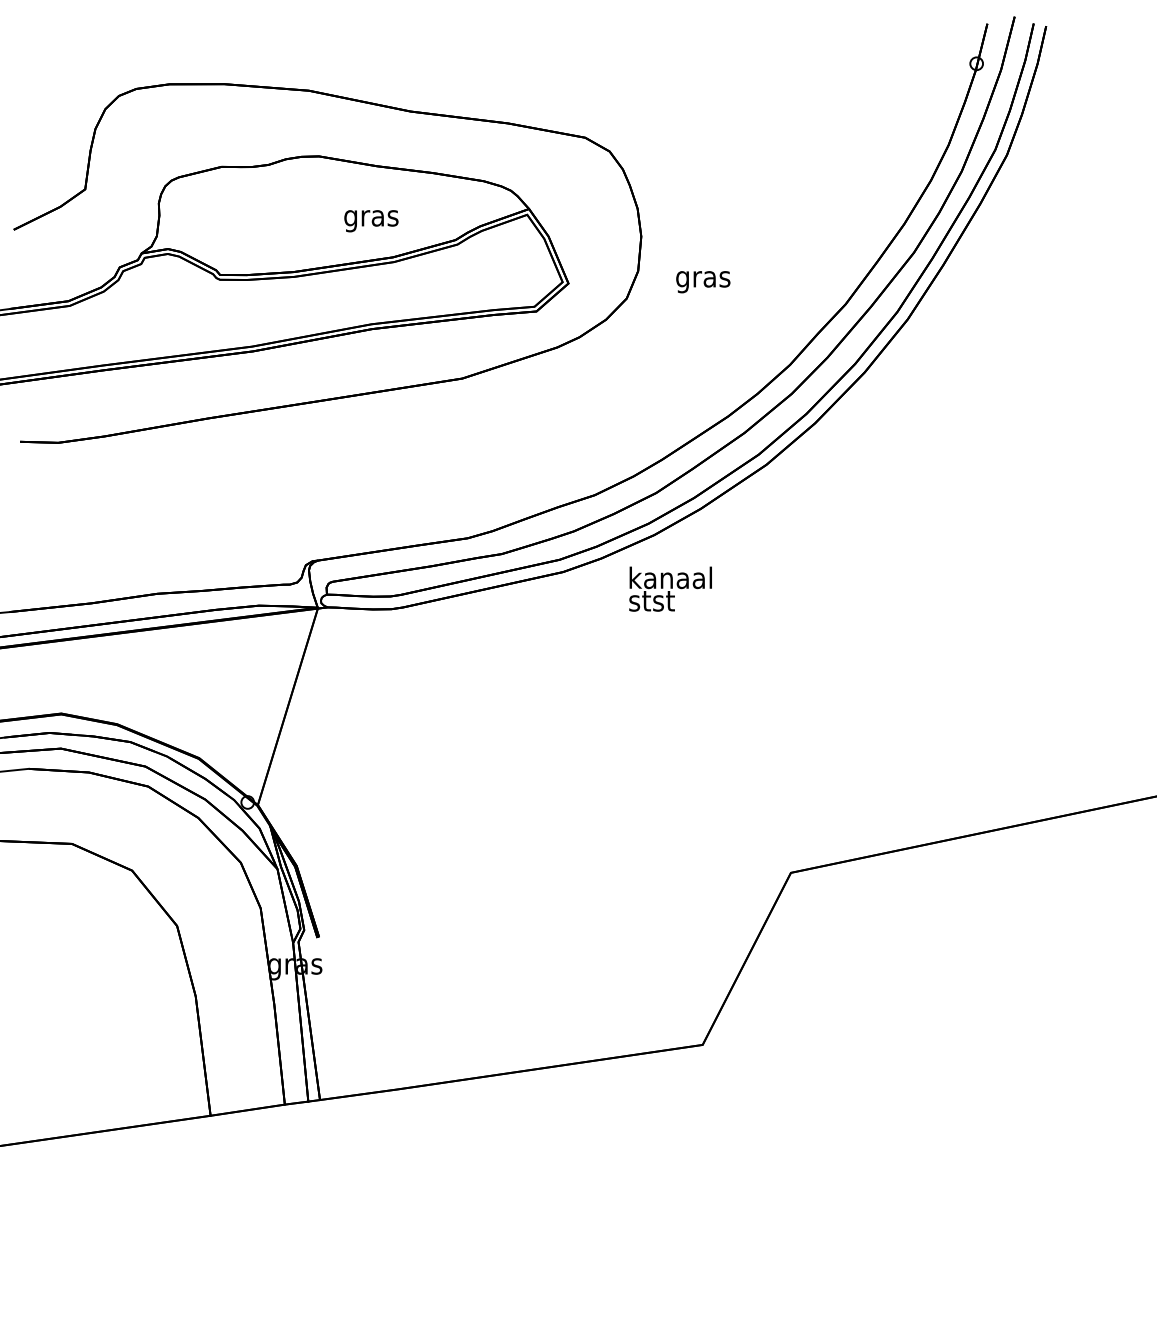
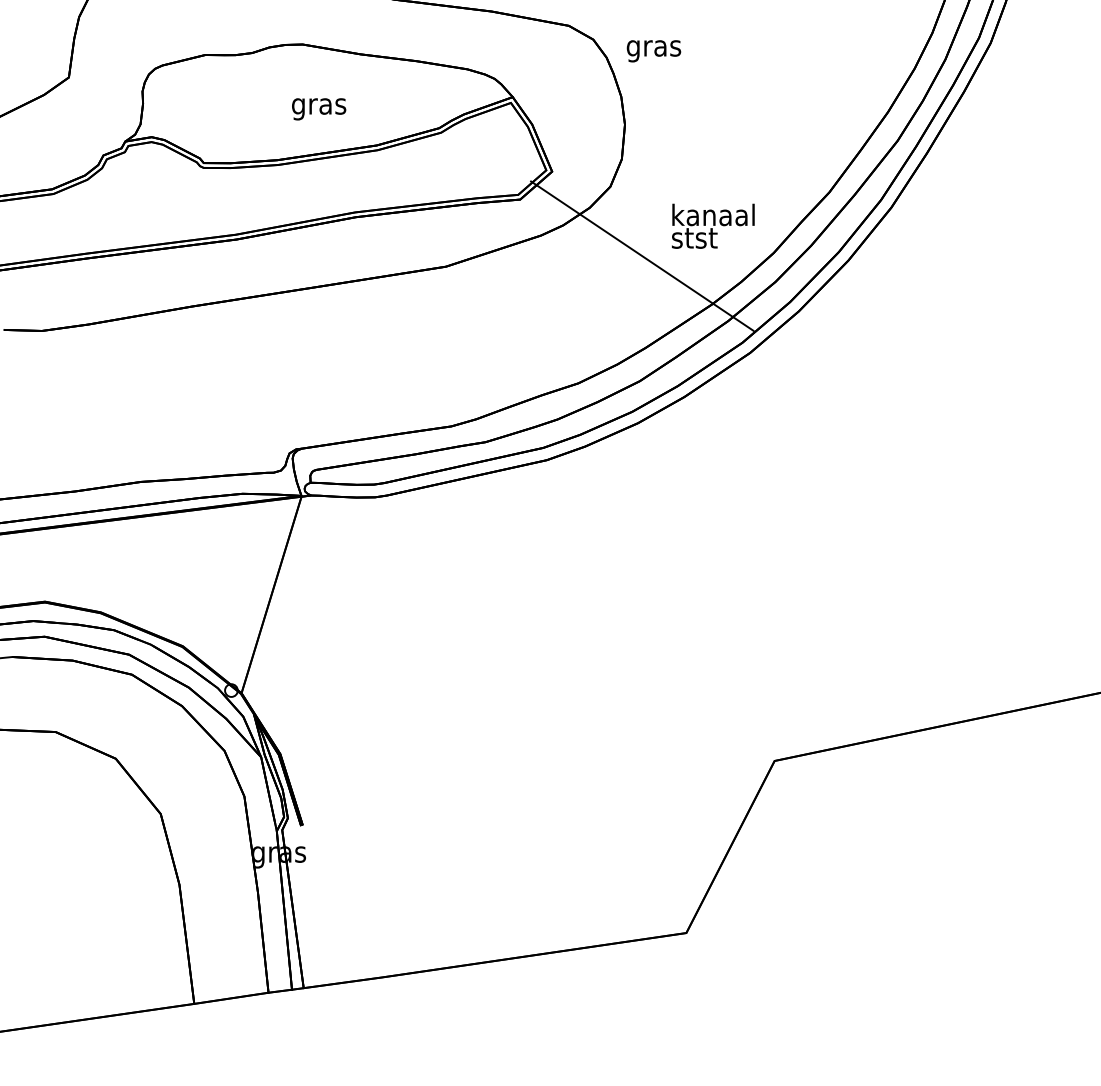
text: (371, 221) -> (319, 109), moved
text: (703, 282) -> (654, 51), moved
line: (658, 367) -> (642, 255), added
text: (670, 588) -> (713, 225), moved

